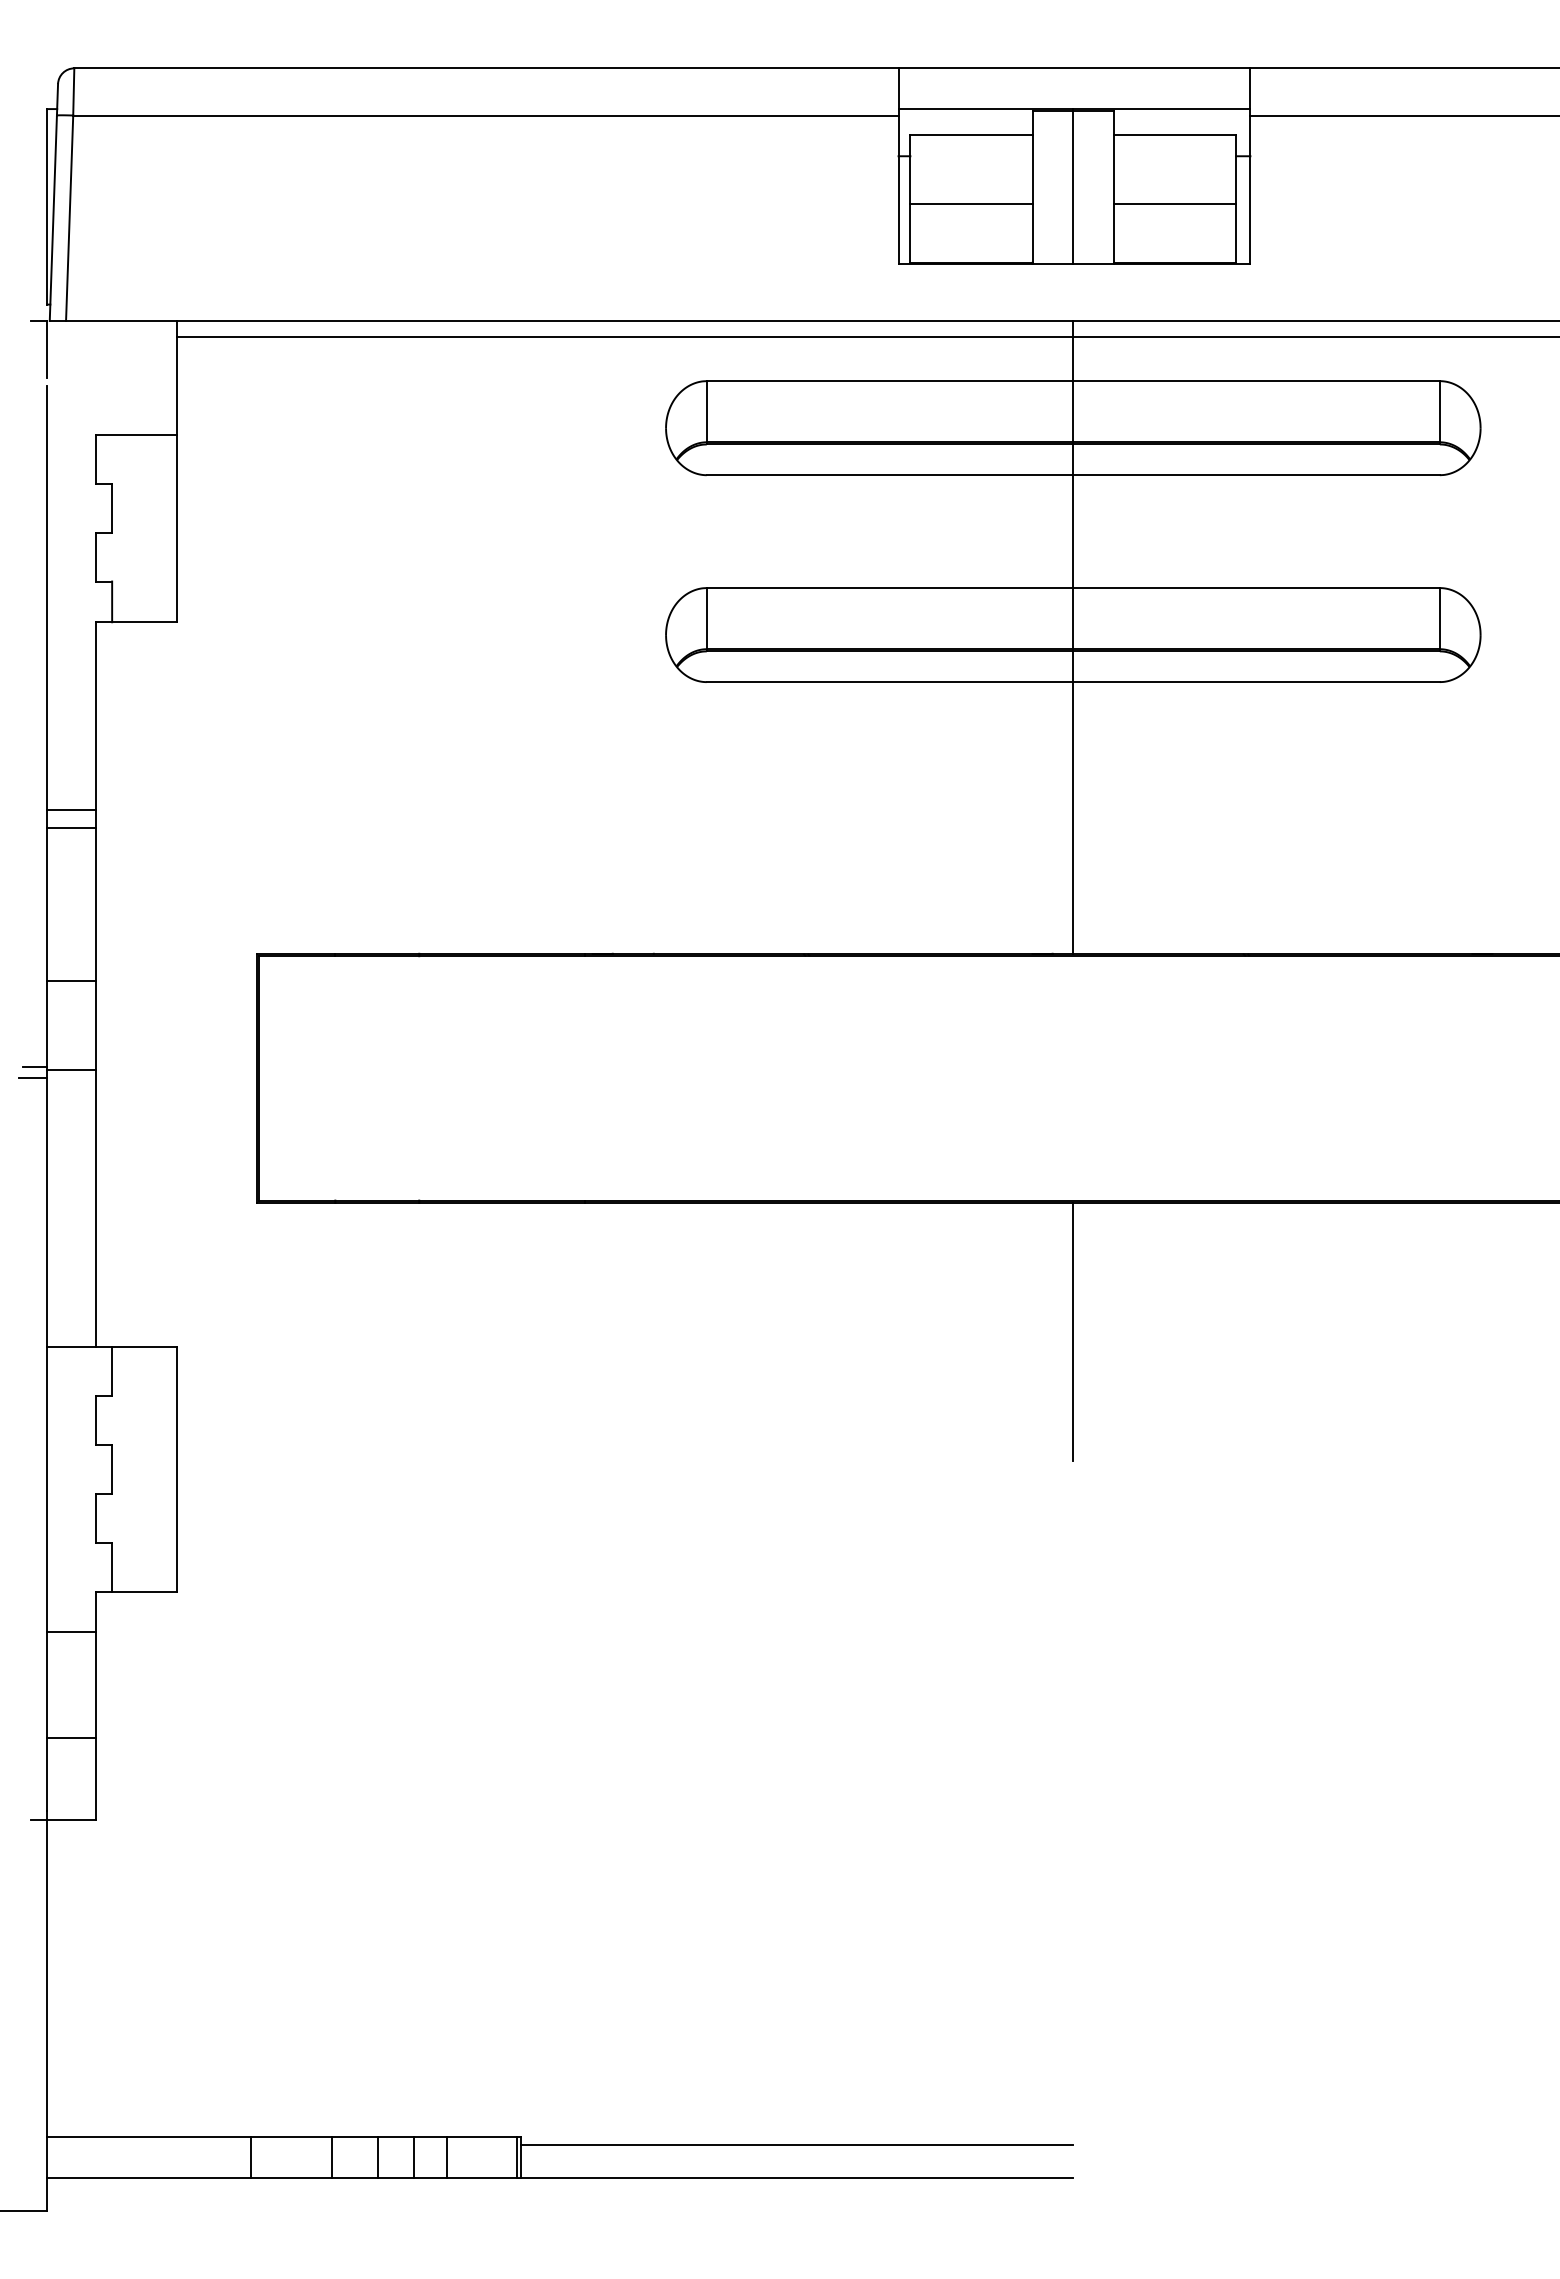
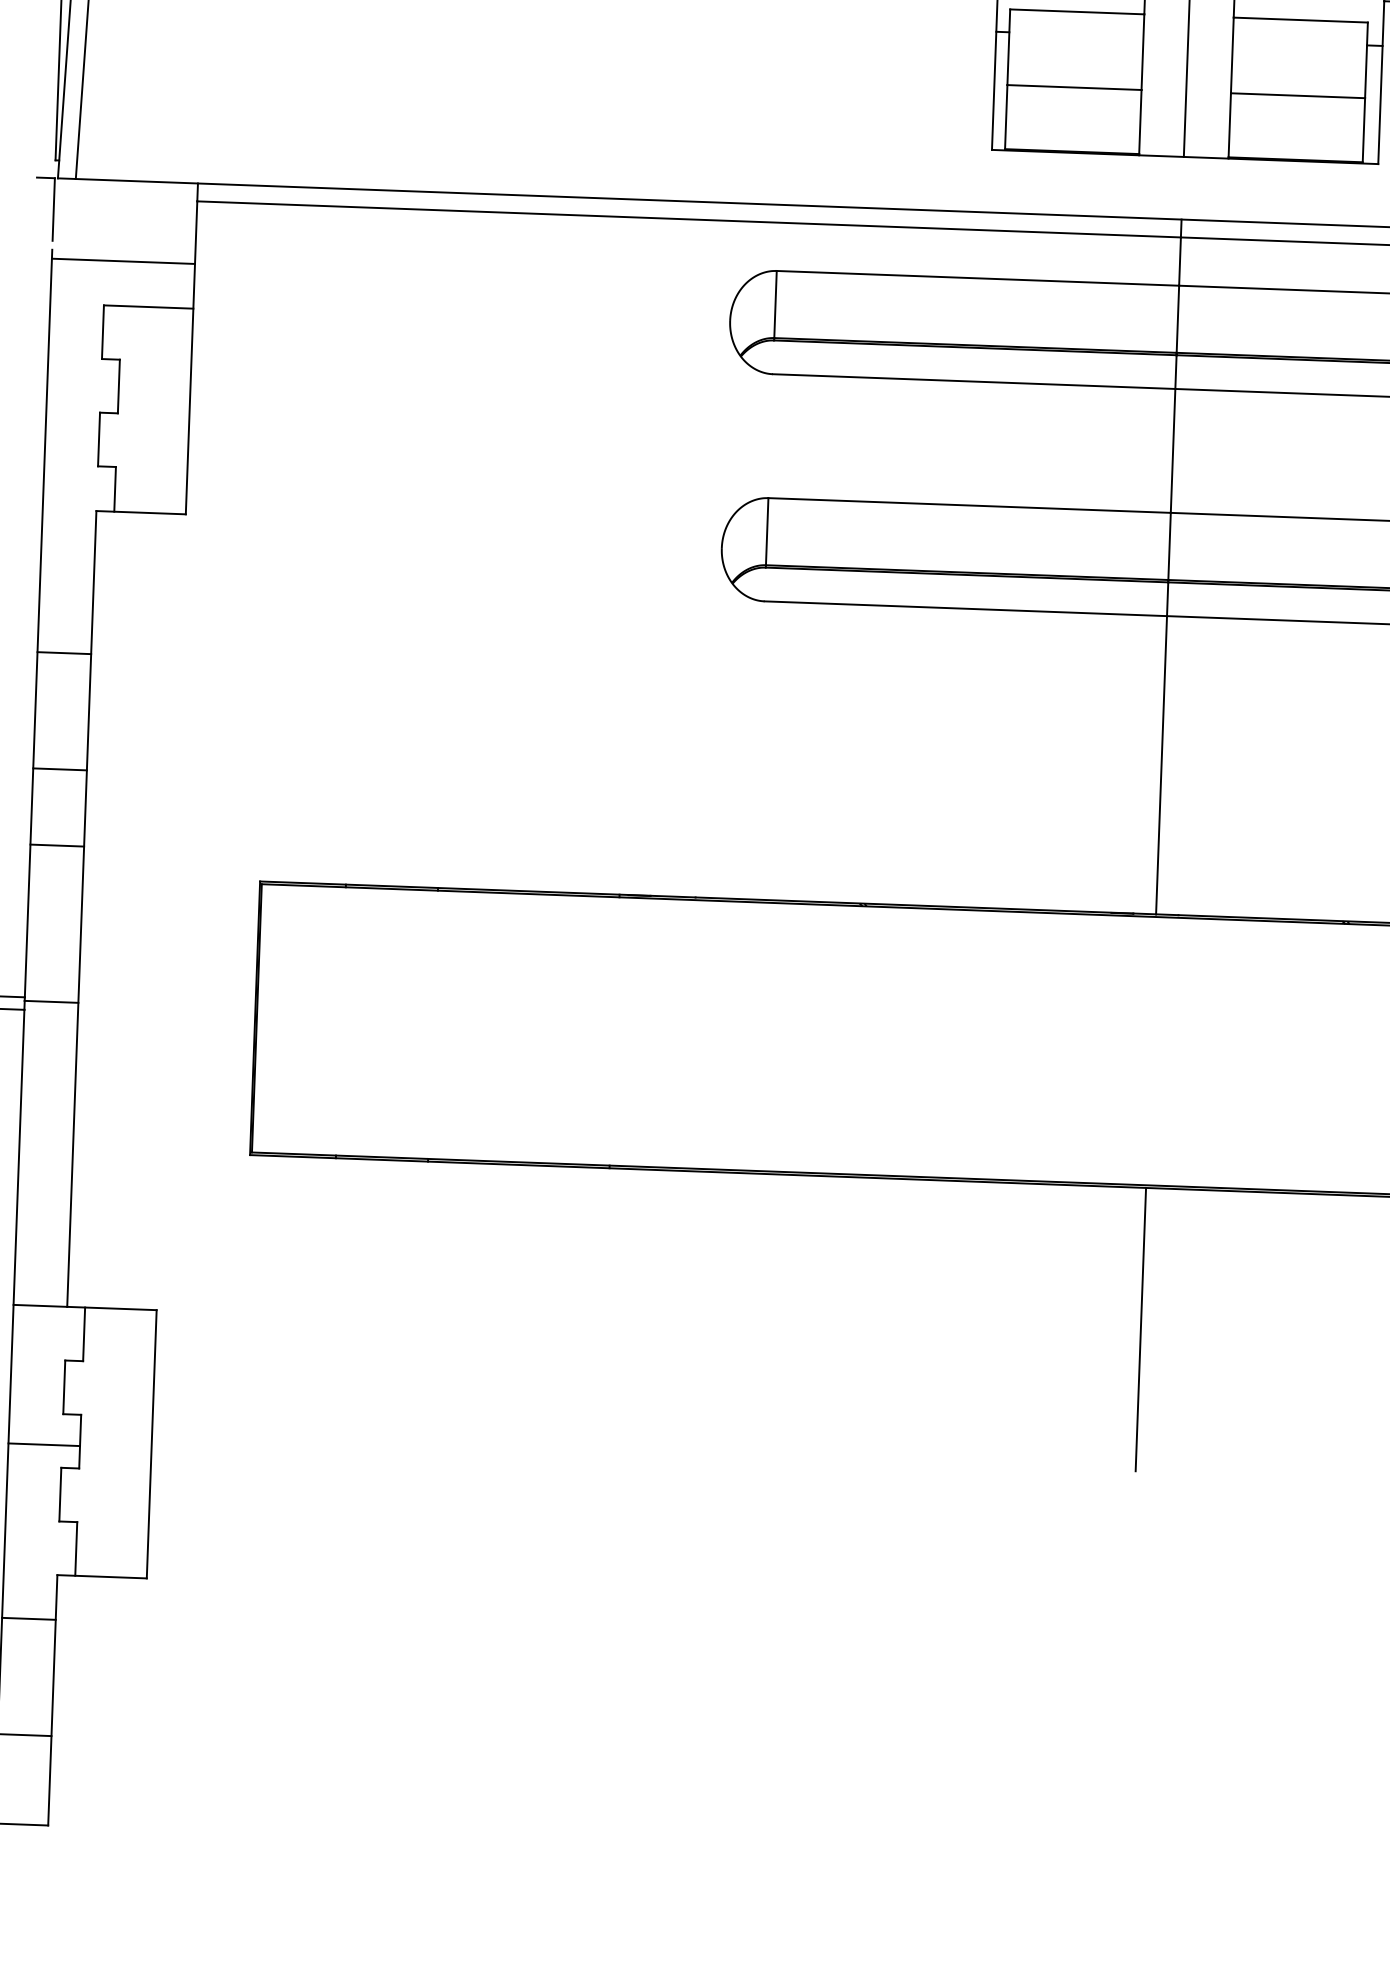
line: (111, 394) -> (122, 261), added
line: (70, 810) -> (59, 769), moved
line: (70, 827) -> (63, 653), moved
line: (70, 980) -> (56, 845), moved
line: (79, 1473) -> (44, 1444), added

